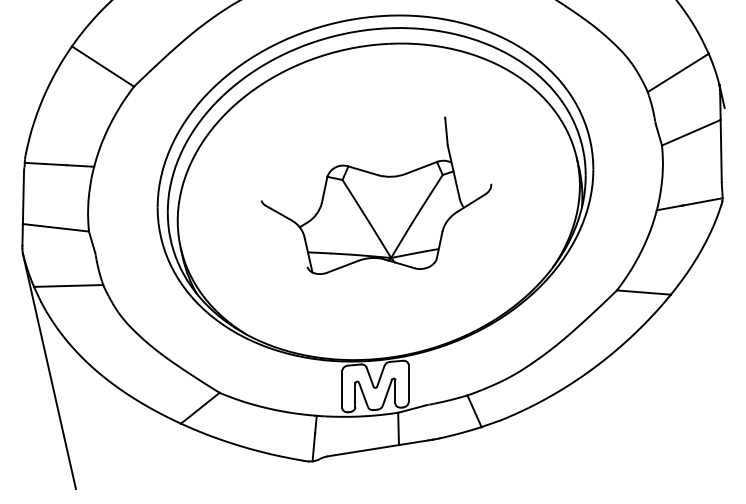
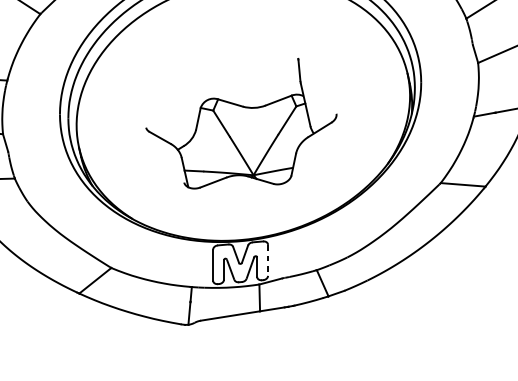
part: (376, 195) -> (241, 123), moved
line: (408, 383) -> (267, 260), solid -> dashed

